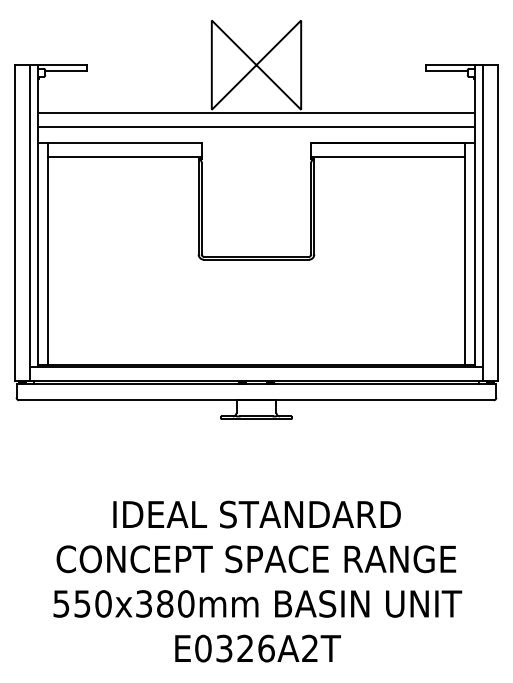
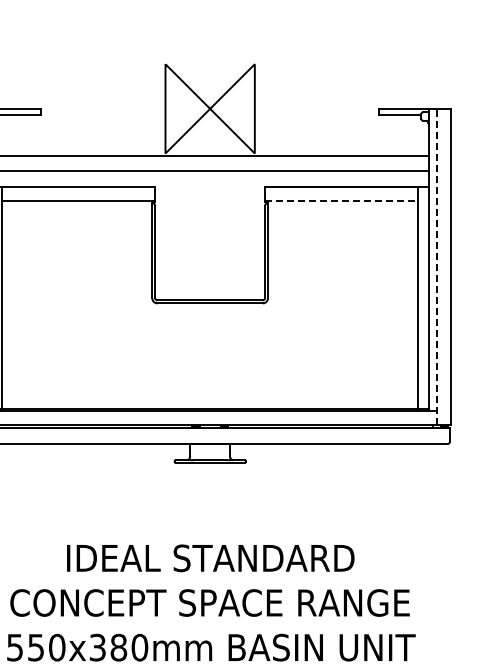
line: (388, 157) -> (342, 201), solid -> dashed
line: (483, 222) -> (437, 266), solid -> dashed

